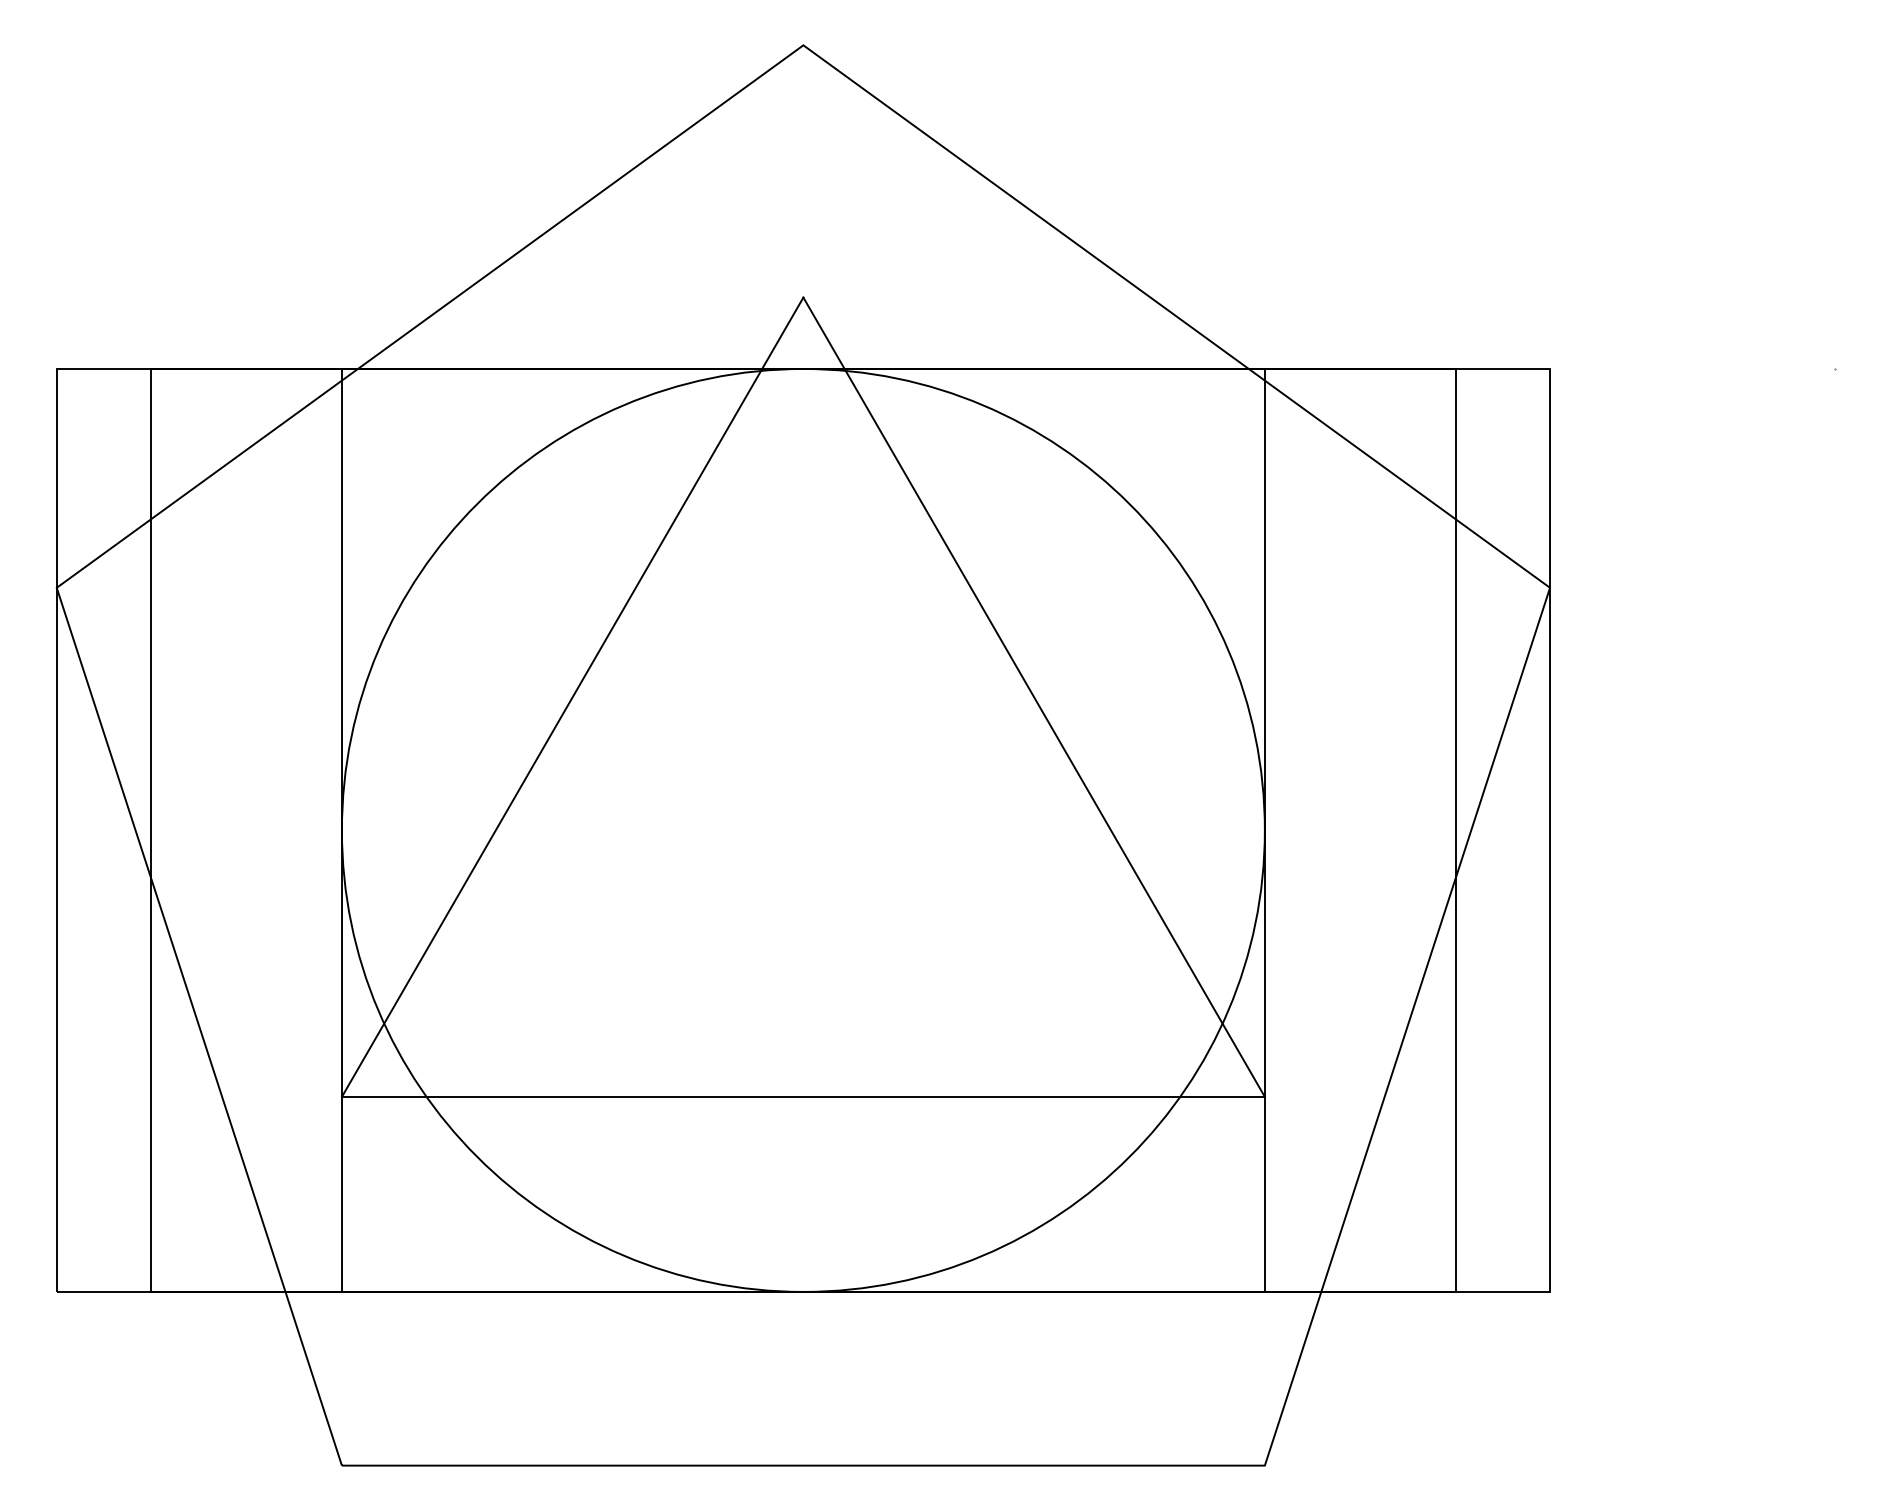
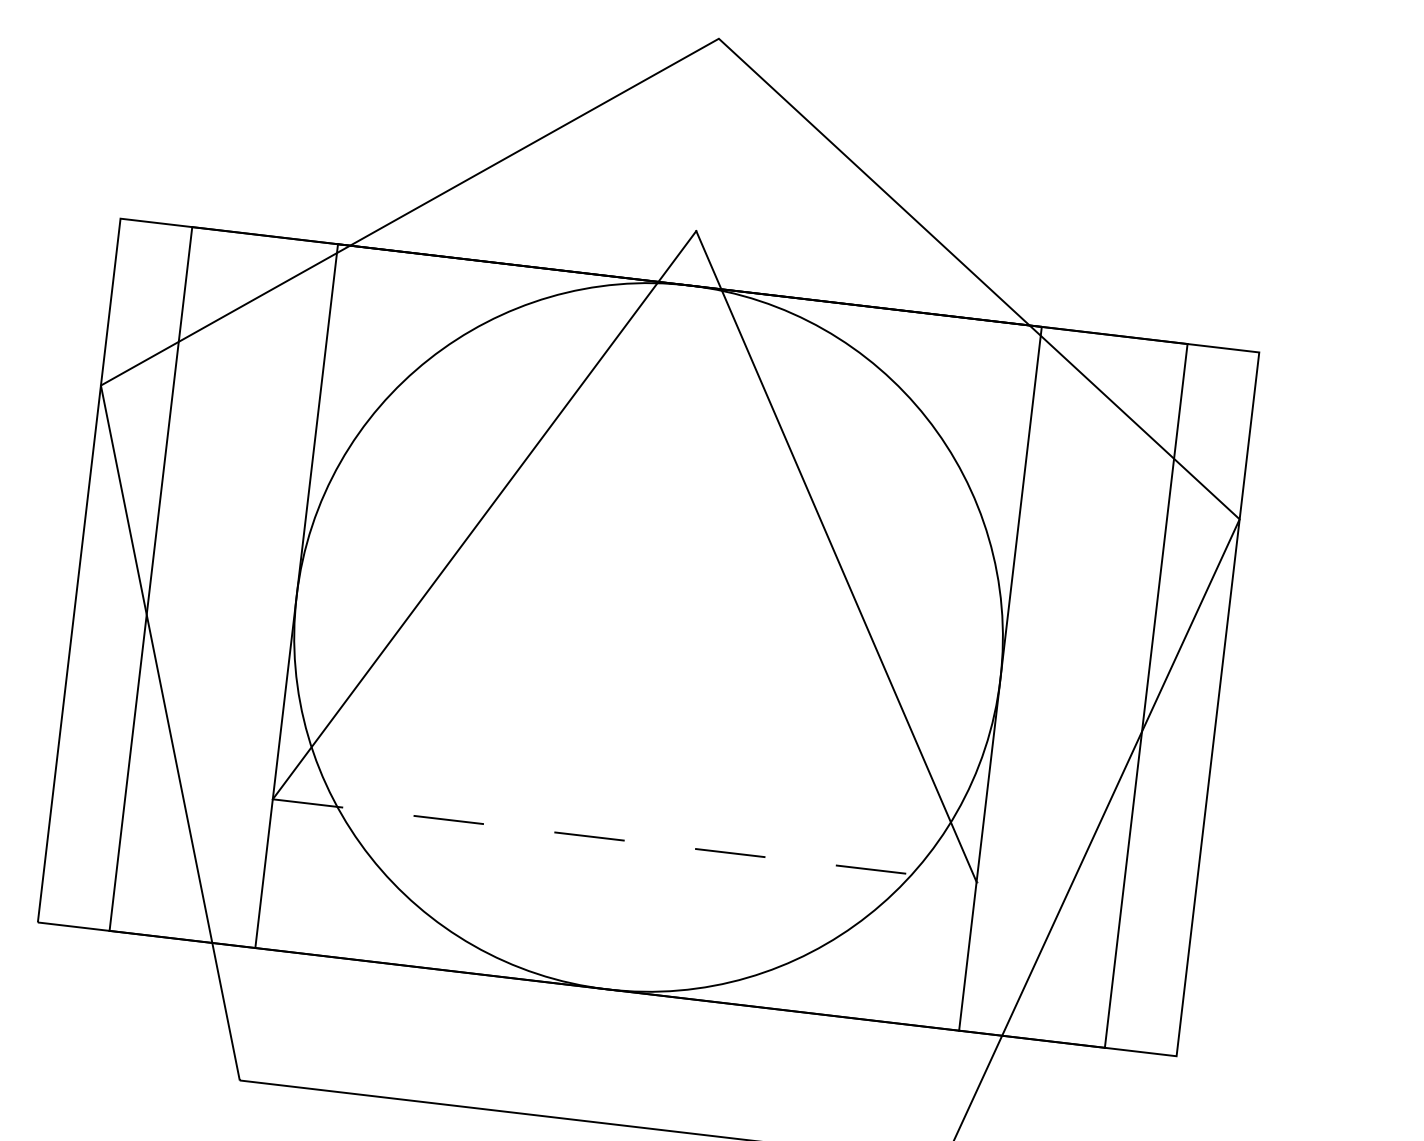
line: (803, 1096) -> (624, 840), solid -> dashed

